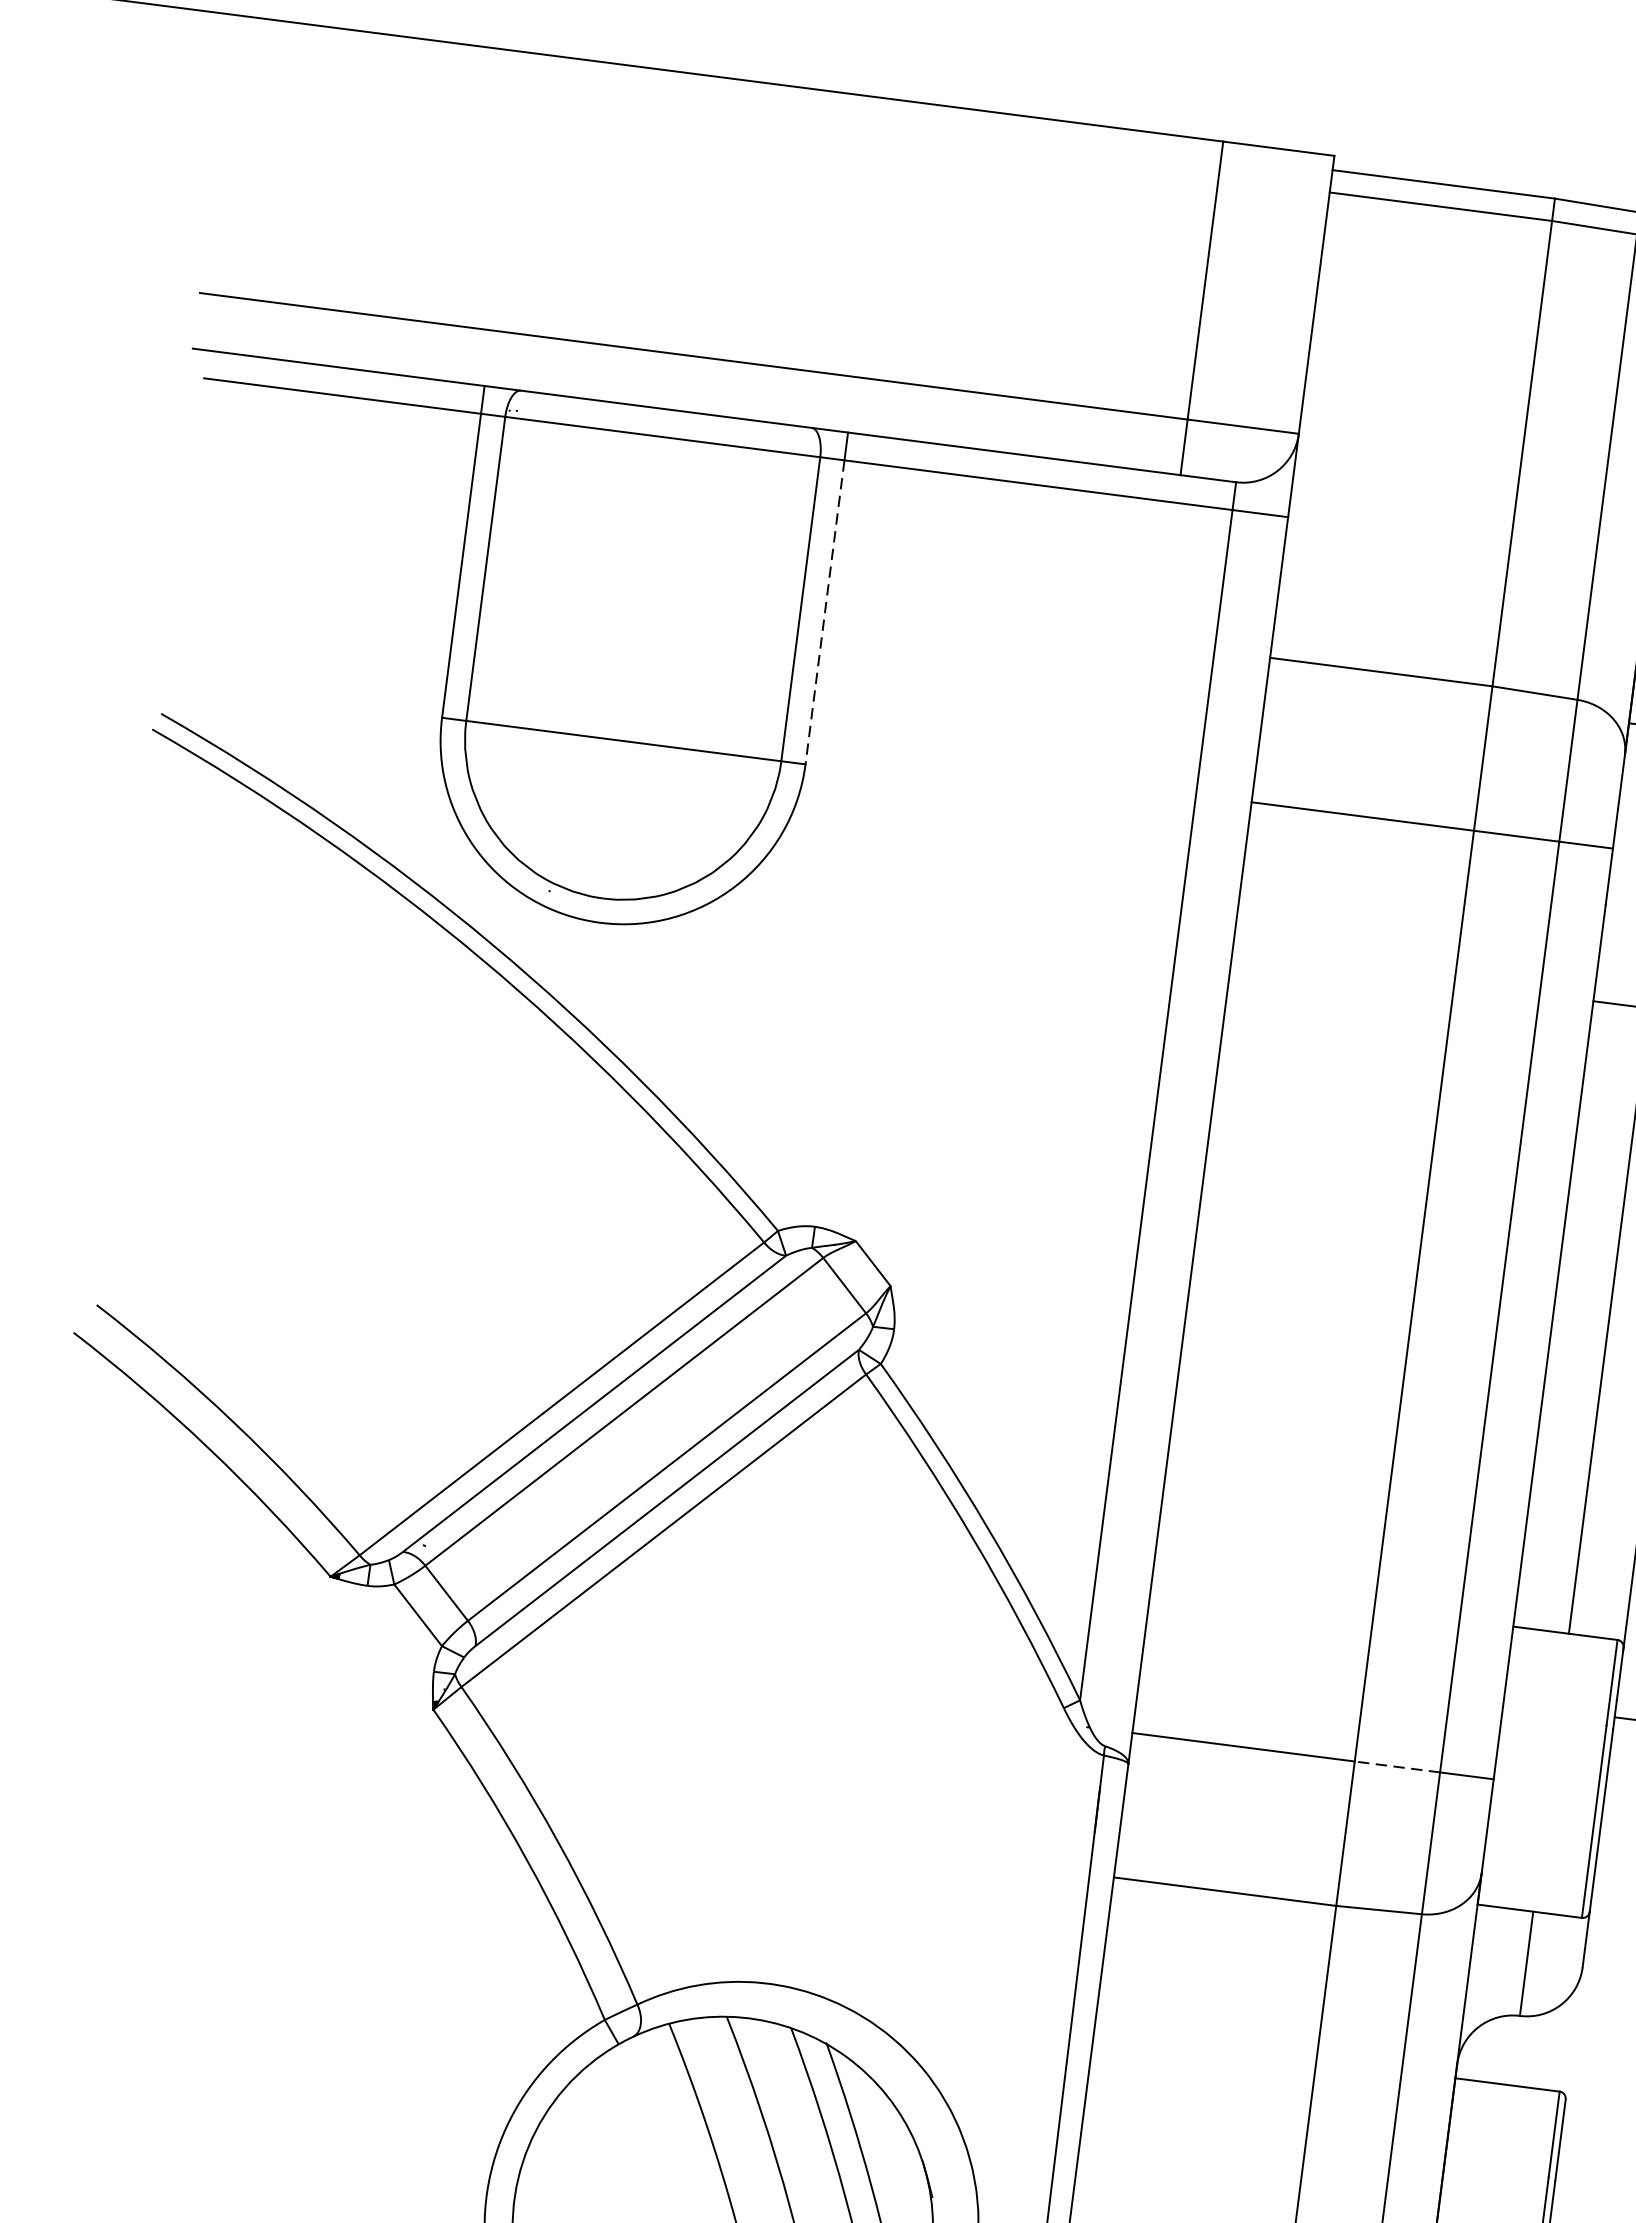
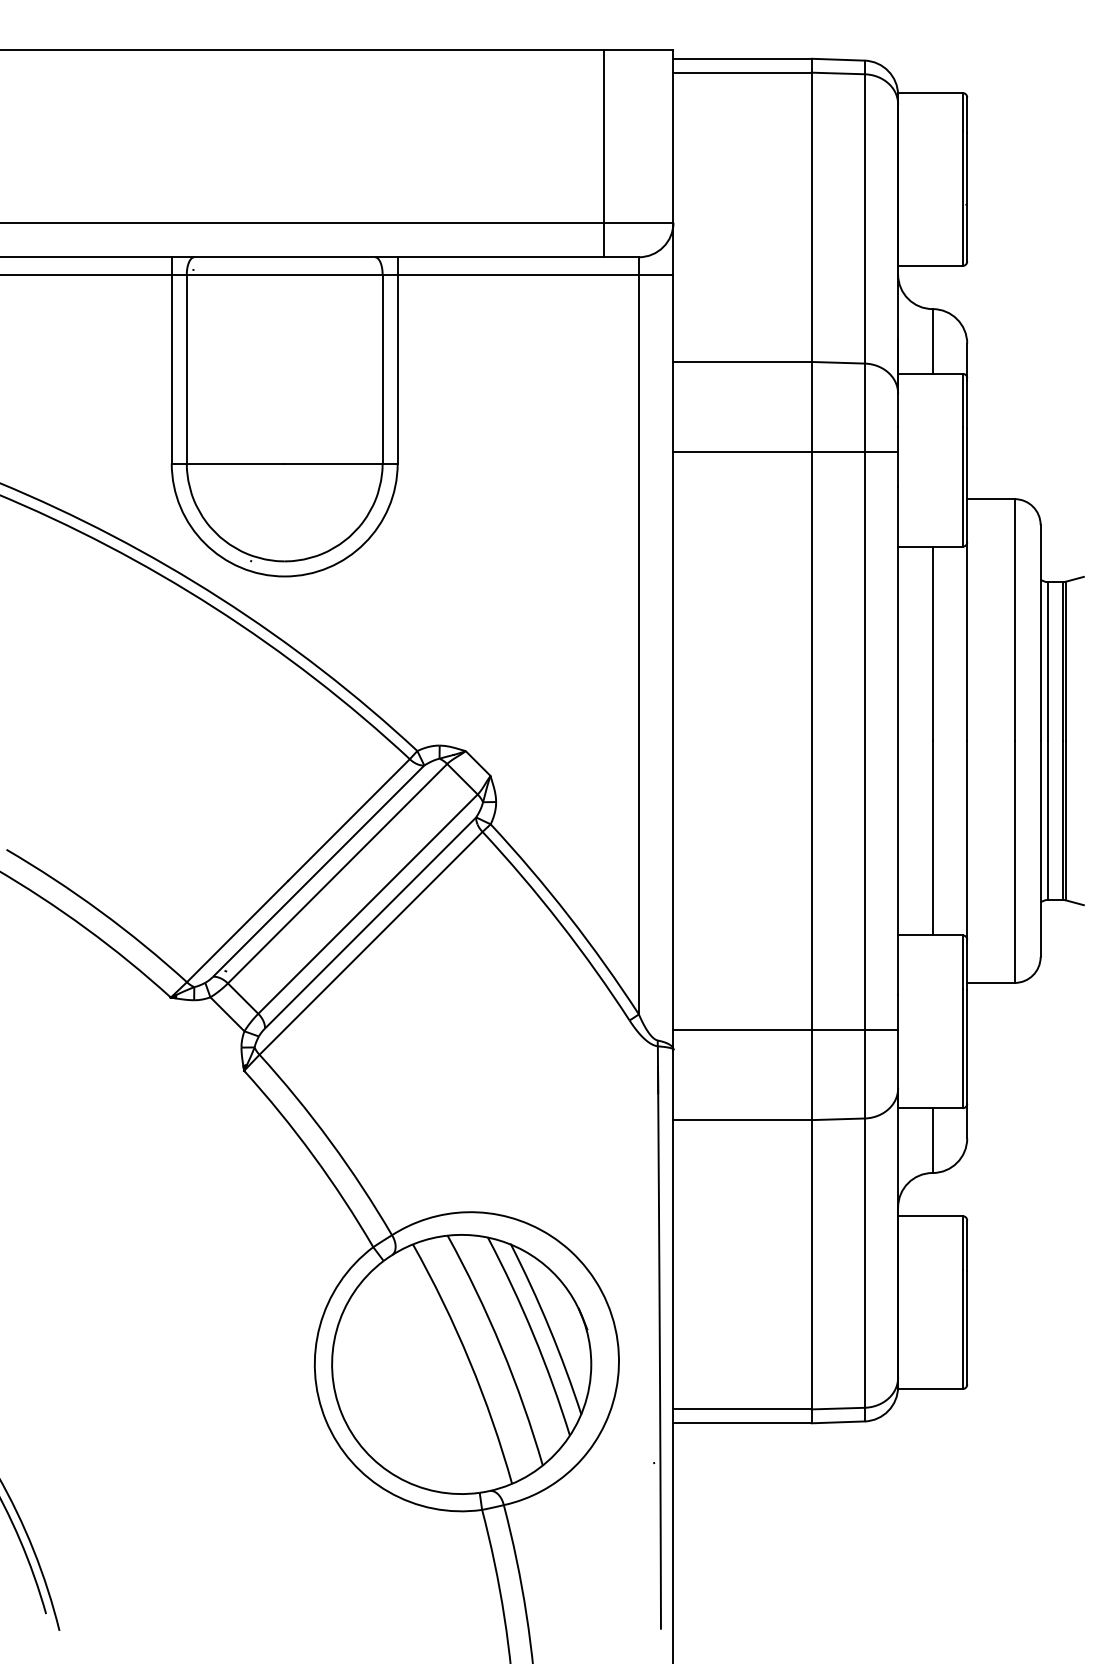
line: (824, 613) -> (397, 369), dashed -> solid
line: (1397, 1767) -> (838, 1030), dashed -> solid

